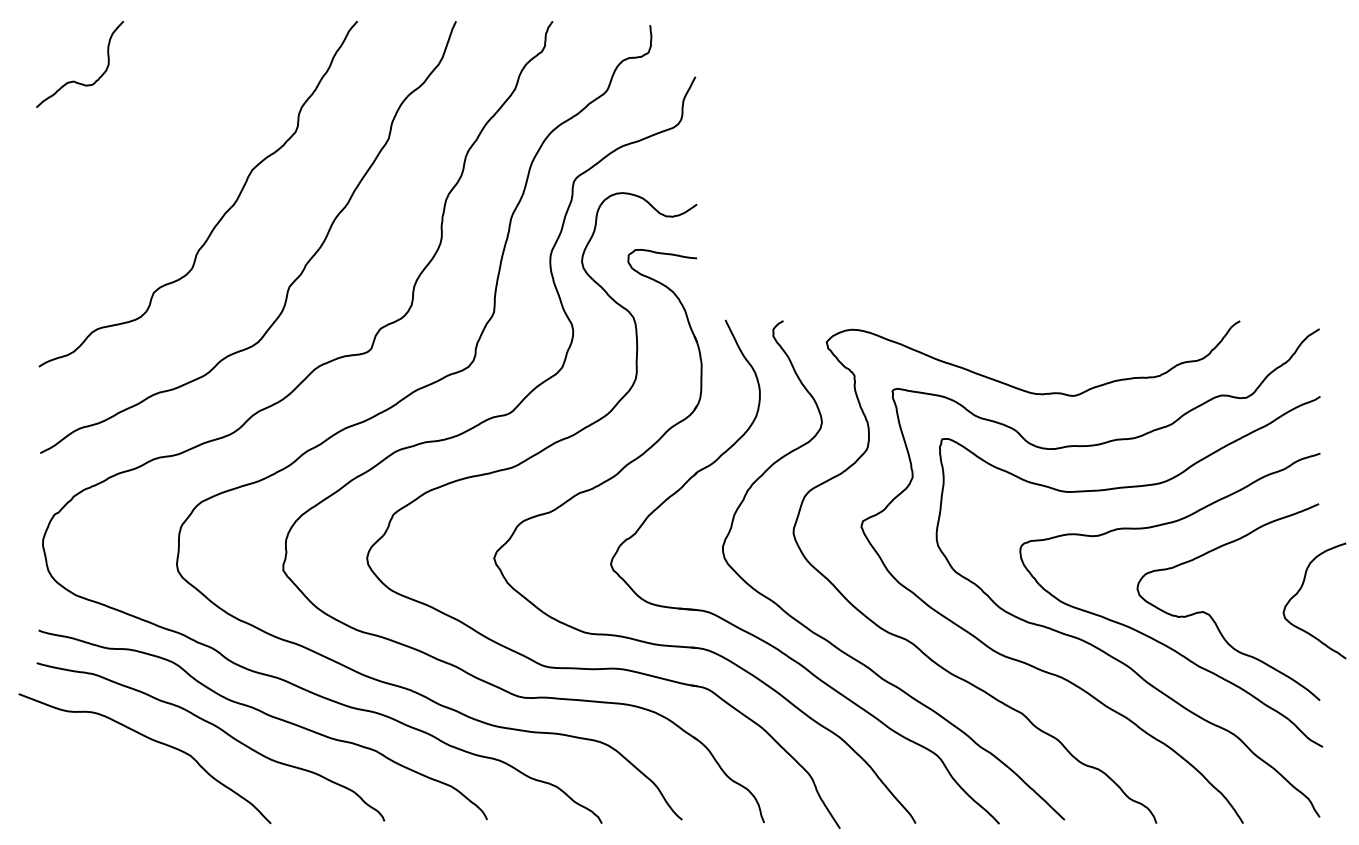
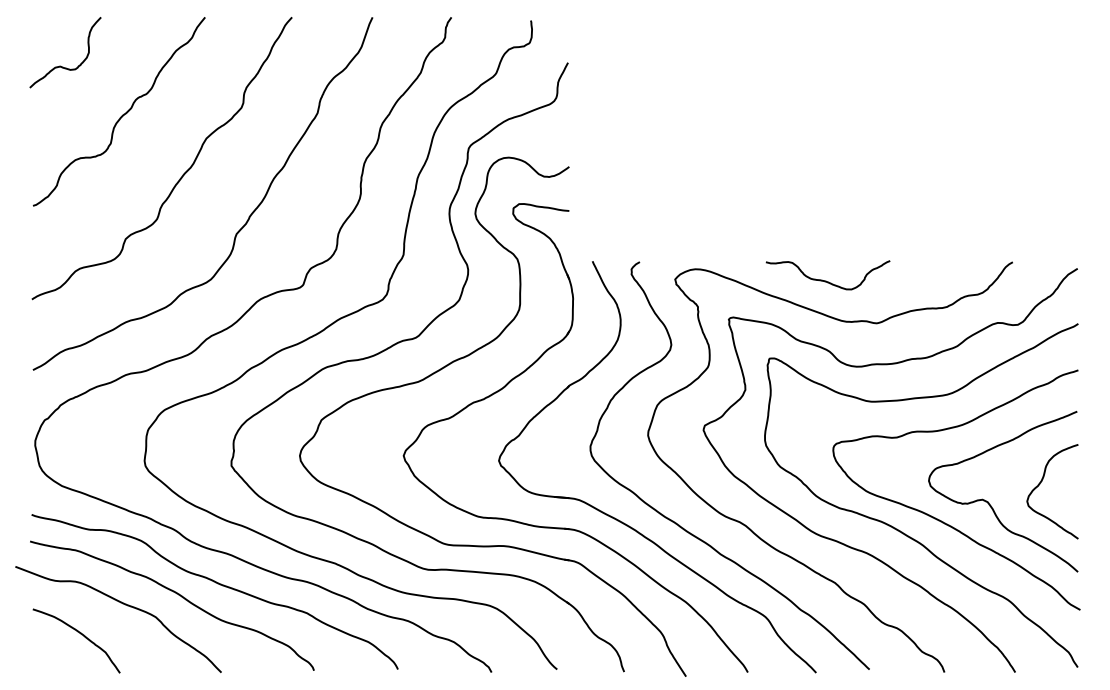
curve: (149, 140) -> (122, 114), added
curve: (1011, 343) -> (826, 280), added
curve: (1299, 592) -> (1040, 484), moved
curve: (98, 777) -> (80, 634), added

